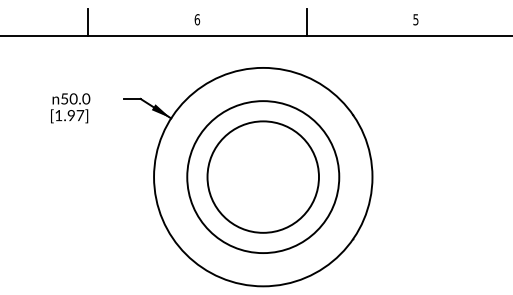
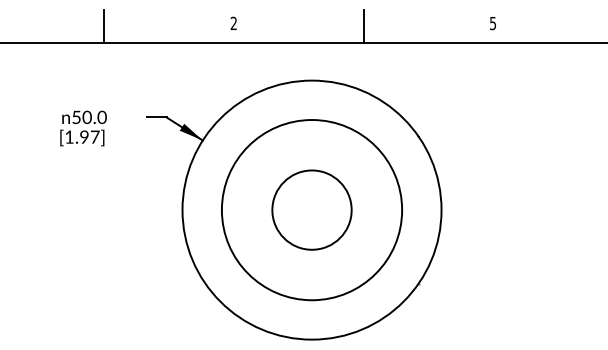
text: (197, 19) -> (234, 23), 6 -> 2
circle: (263, 176) -> (312, 209), size x0.6

